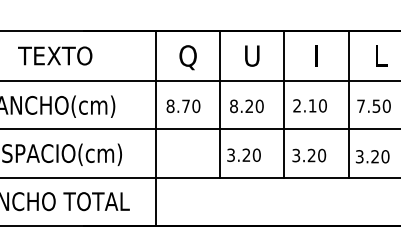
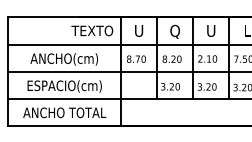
text: (55, 55) -> (92, 30), moved
text: (316, 55) -> (211, 30), I -> U
text: (187, 57) -> (138, 31), Q -> U
text: (251, 57) -> (174, 31), U -> Q

